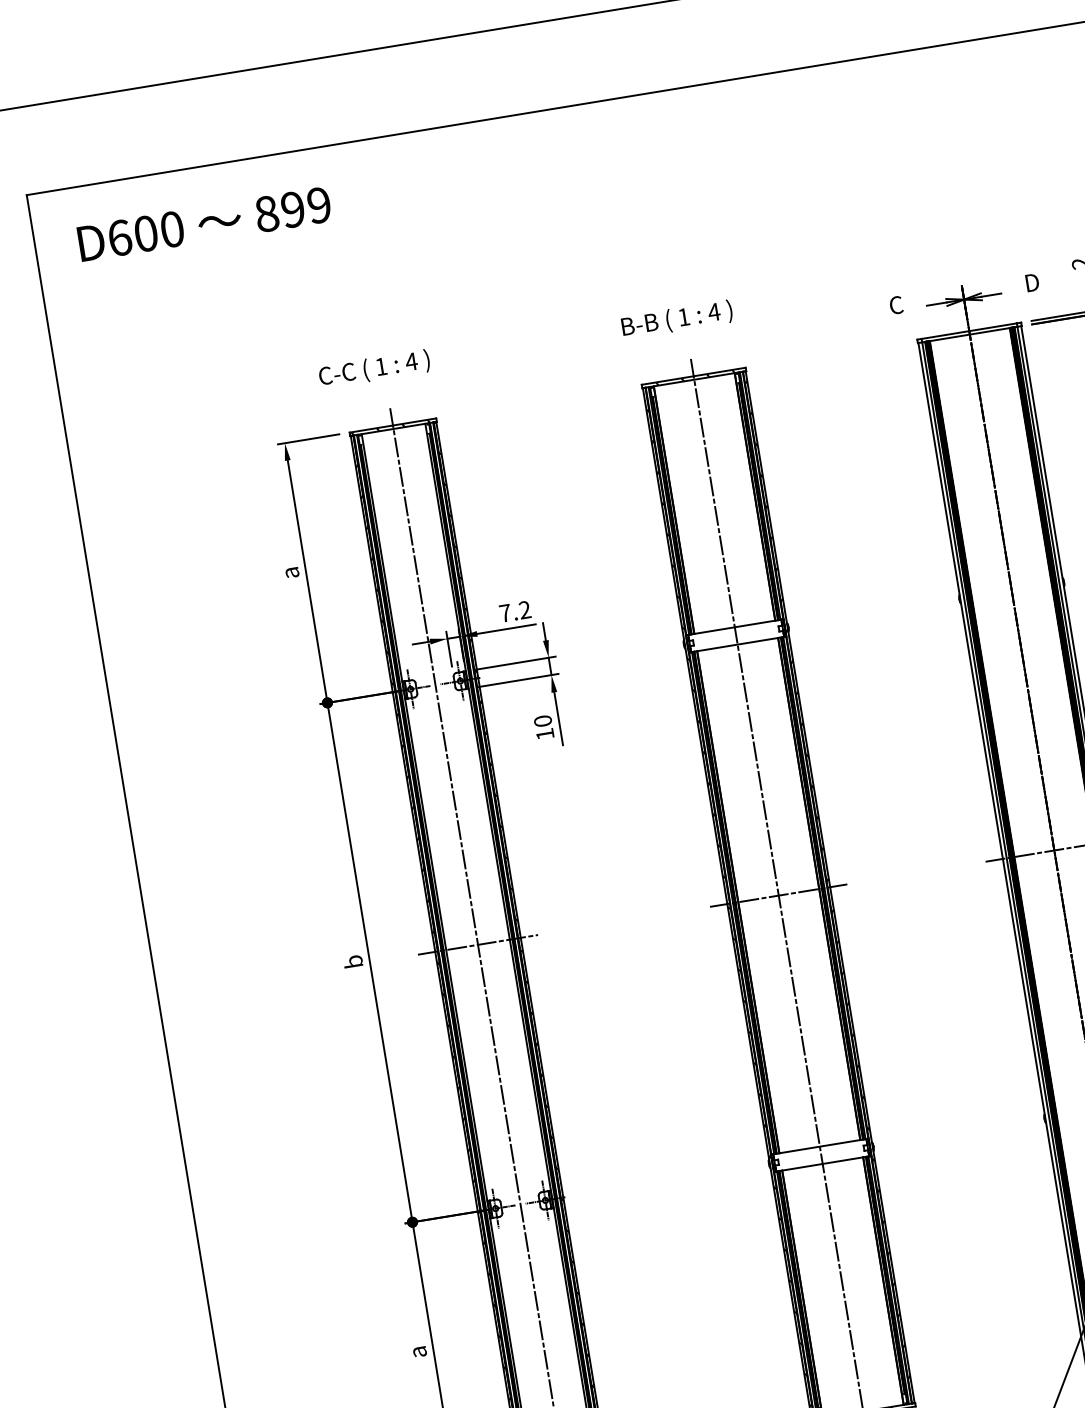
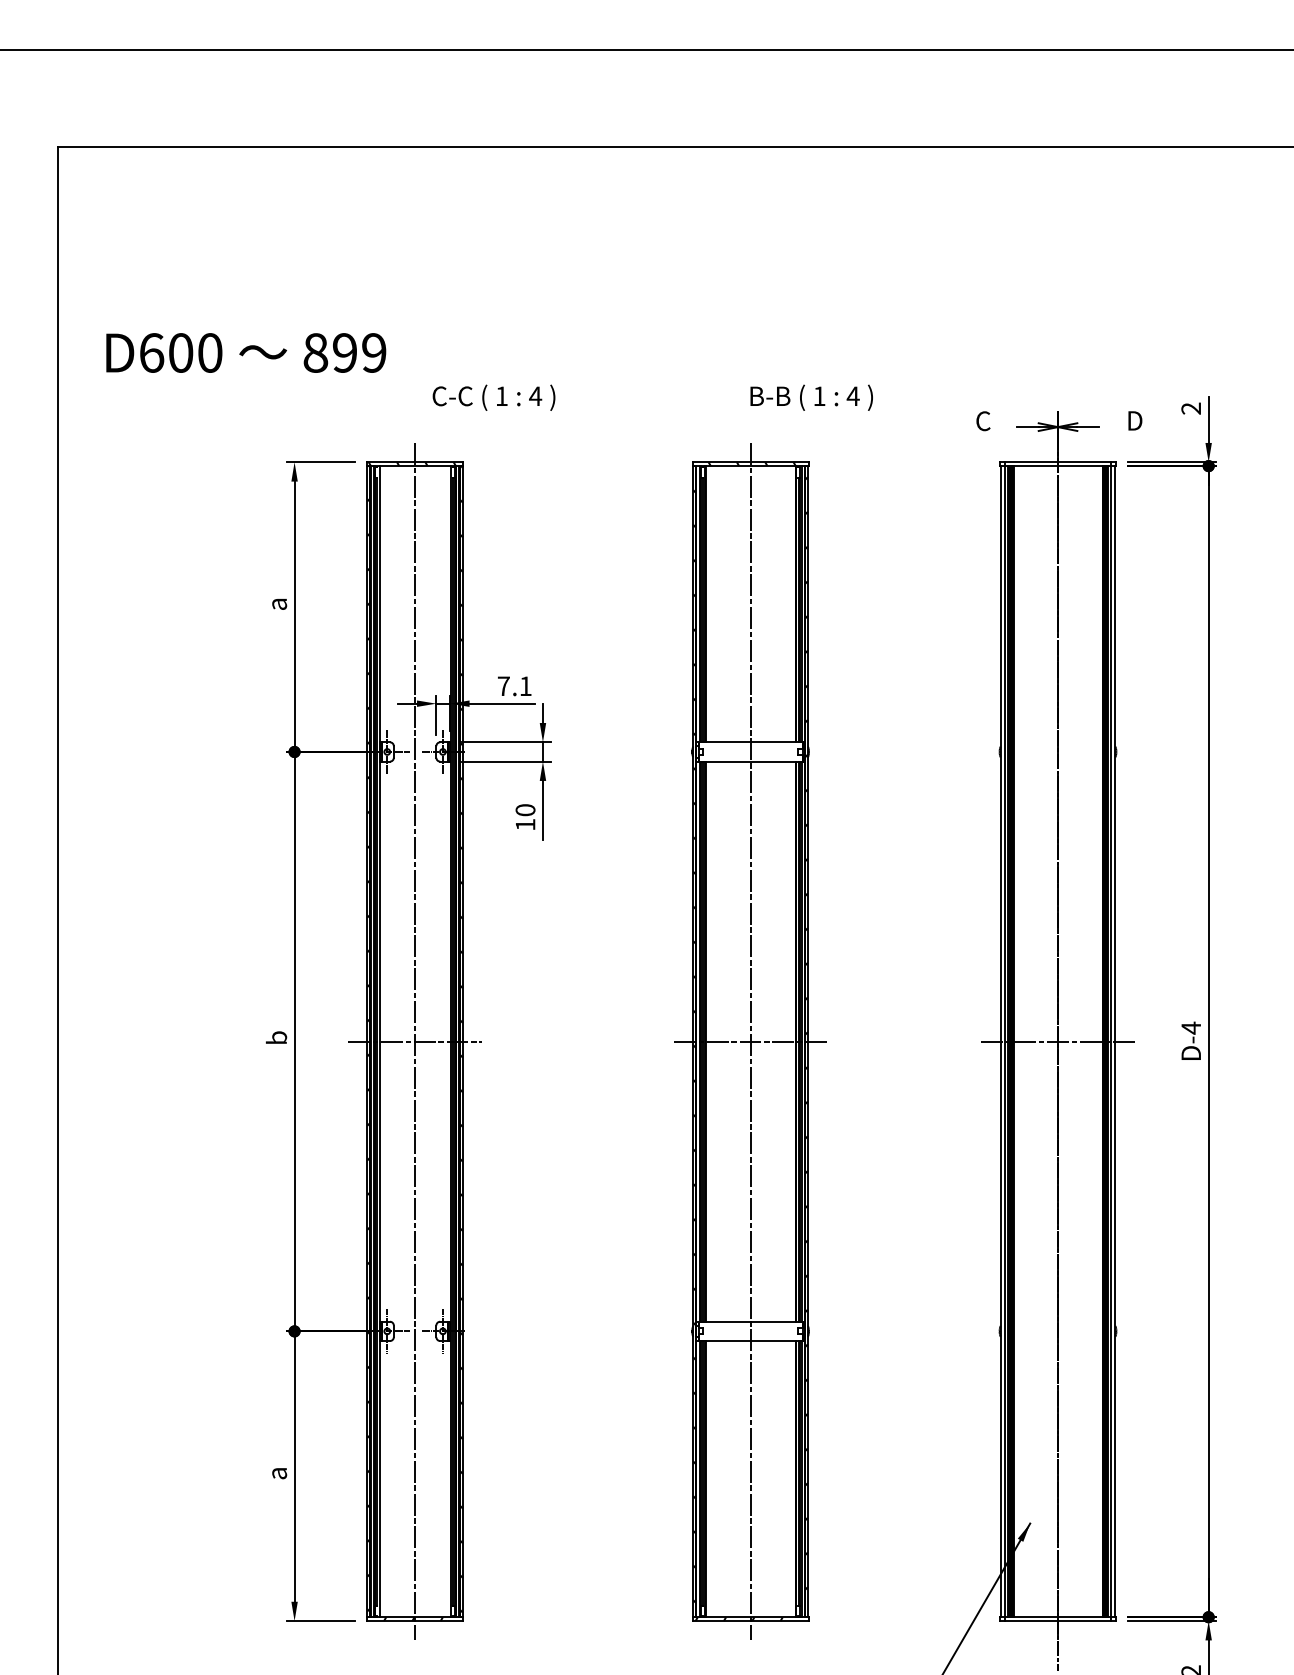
text: (204, 223) -> (246, 352), moved
text: (676, 319) -> (811, 397), moved
text: (373, 369) -> (493, 397), moved
text: (524, 609) -> (525, 685), 7.2 -> 7.1

